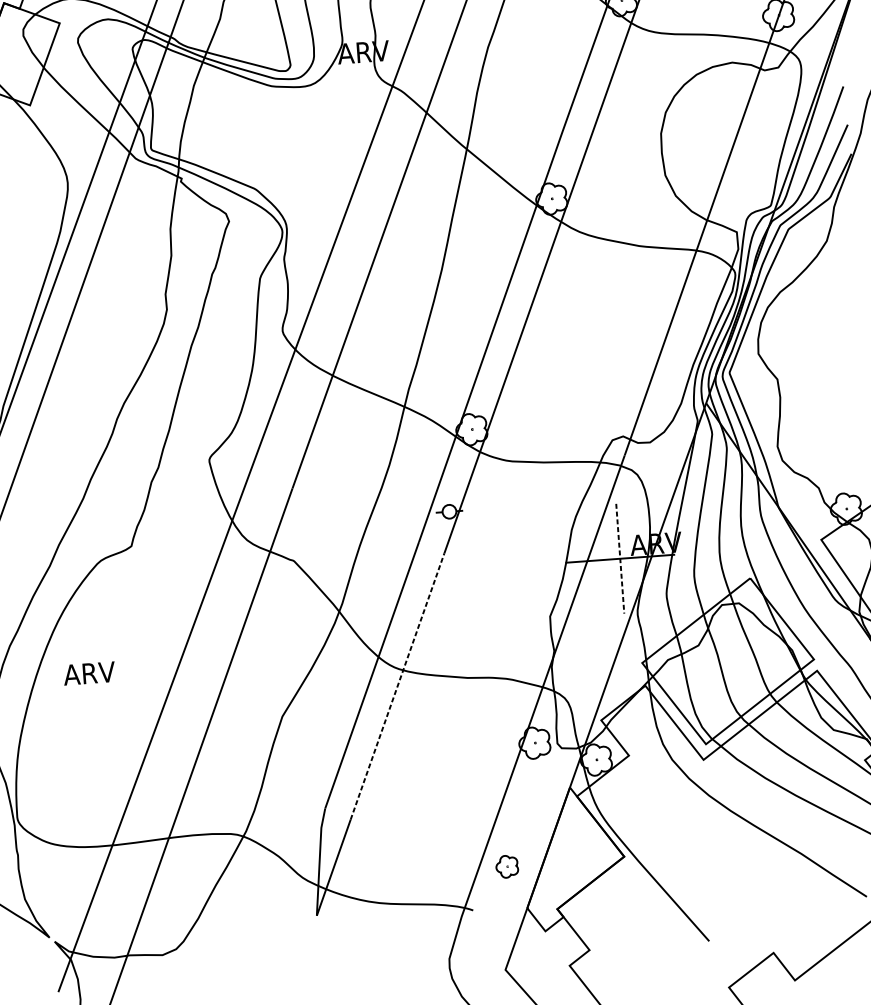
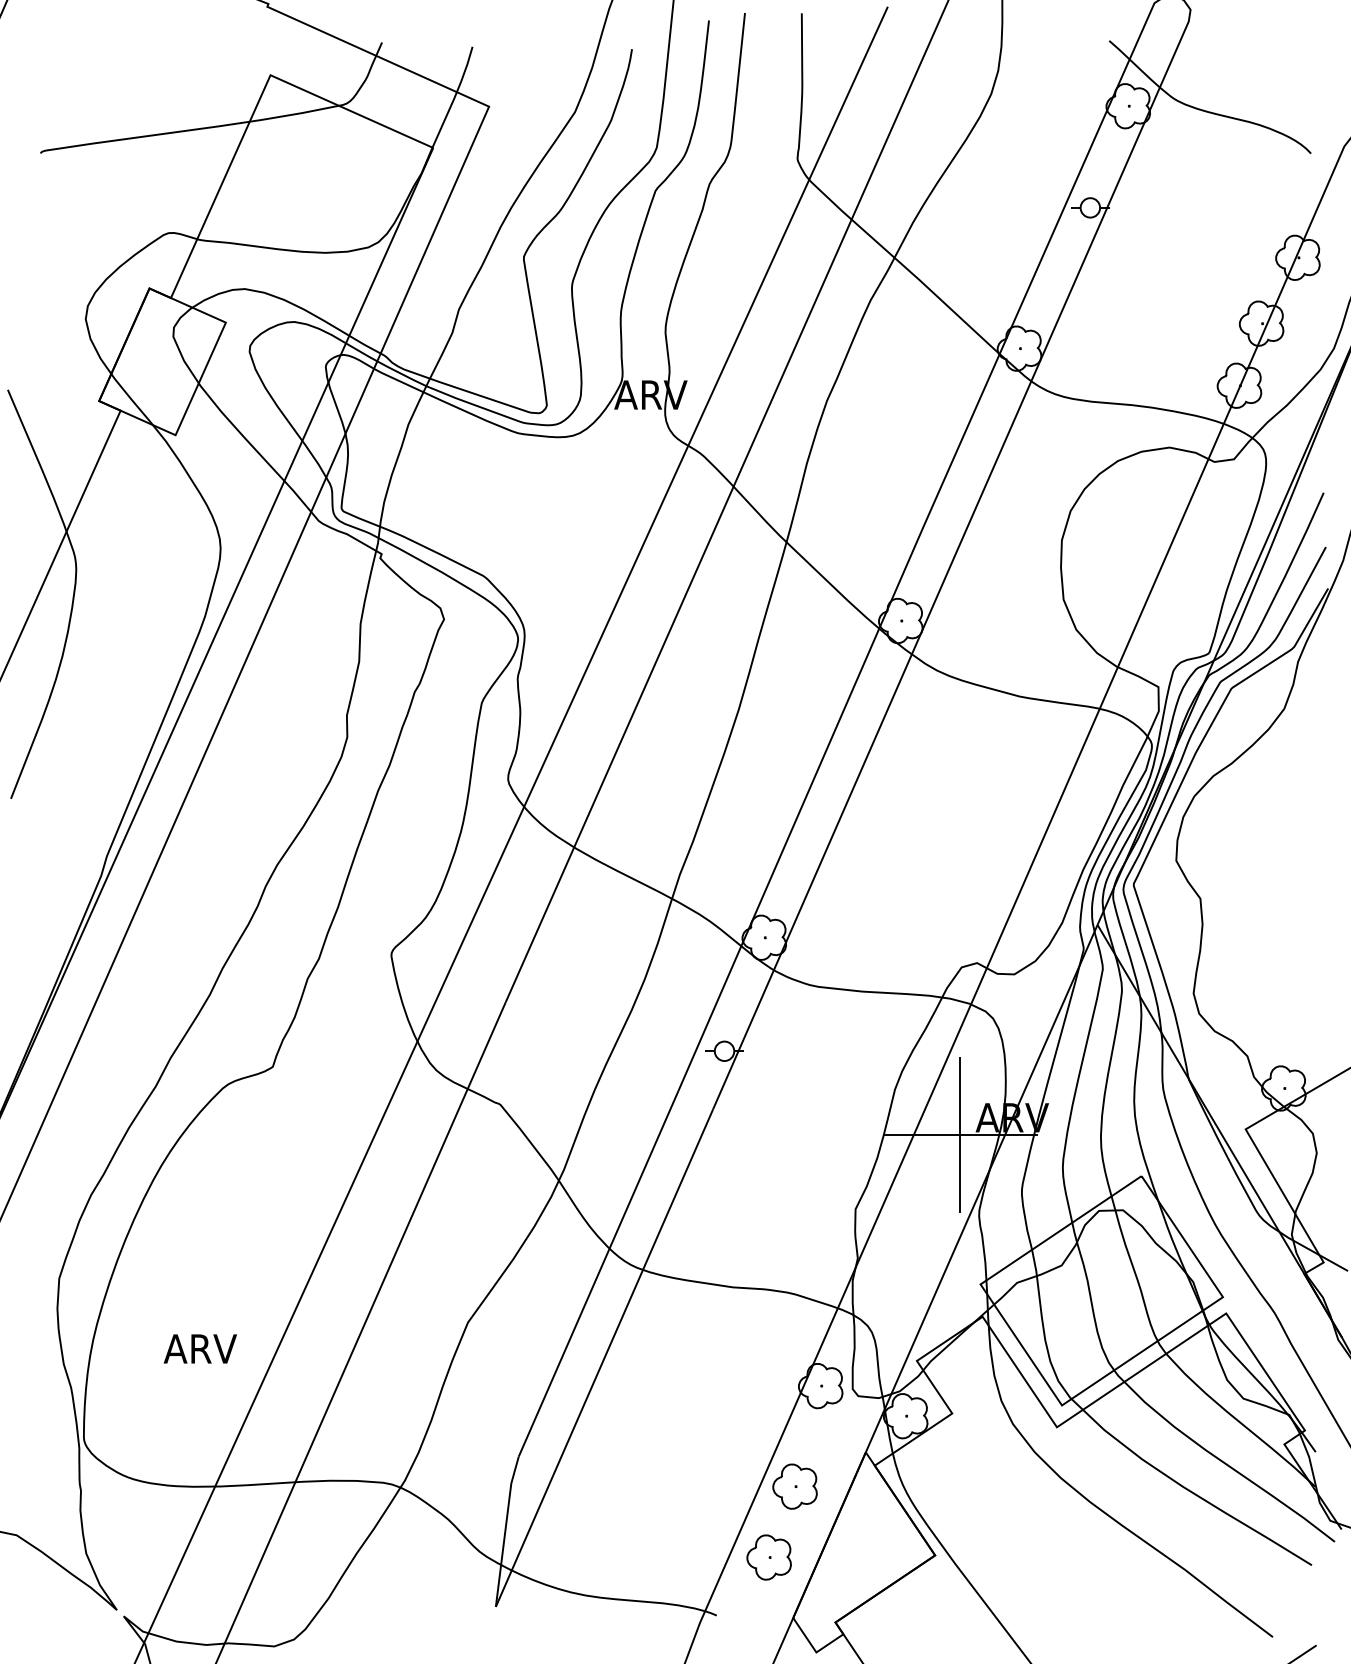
line: (620, 558) -> (960, 1135), dashed -> solid
text: (88, 673) -> (199, 1348), moved
line: (397, 686) -> (633, 1292), dashed -> solid
part: (521, 815) -> (794, 1486), added
part: (506, 866) -> (768, 1557), size x1.43

